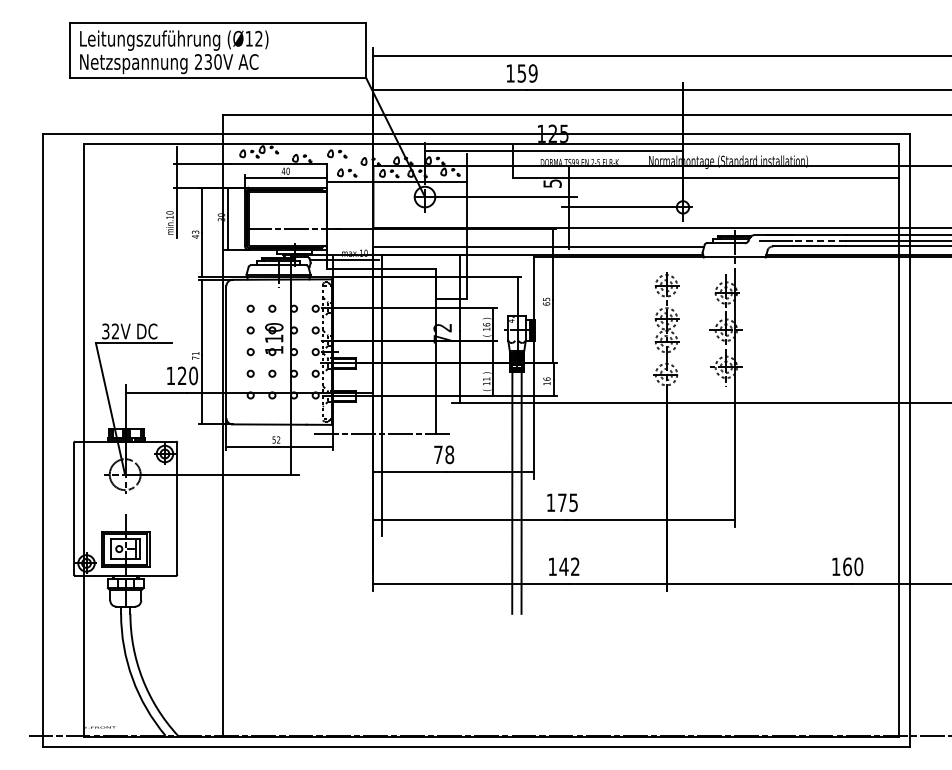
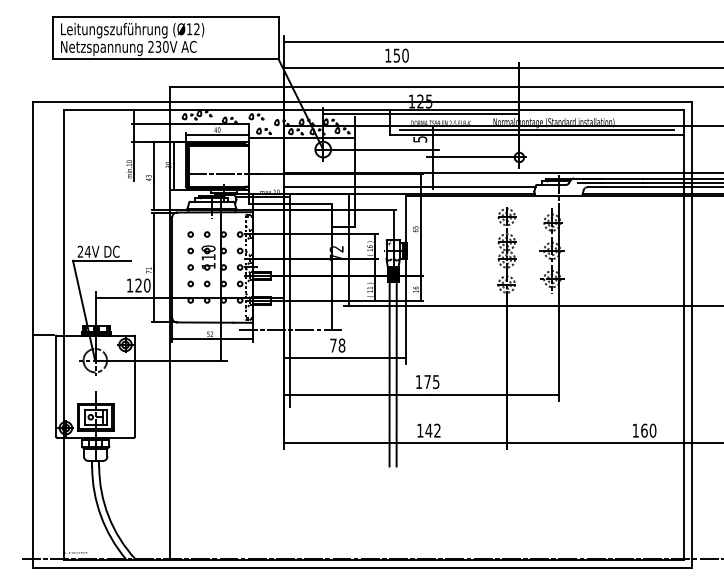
text: (532, 73) -> (404, 55), 159 -> 150
line: (705, 171) -> (536, 130), added
line: (818, 240) -> (622, 182), dashed -> solid
text: (110, 331) -> (84, 251), 32V -> 24V
line: (56, 440) -> (43, 334), added

